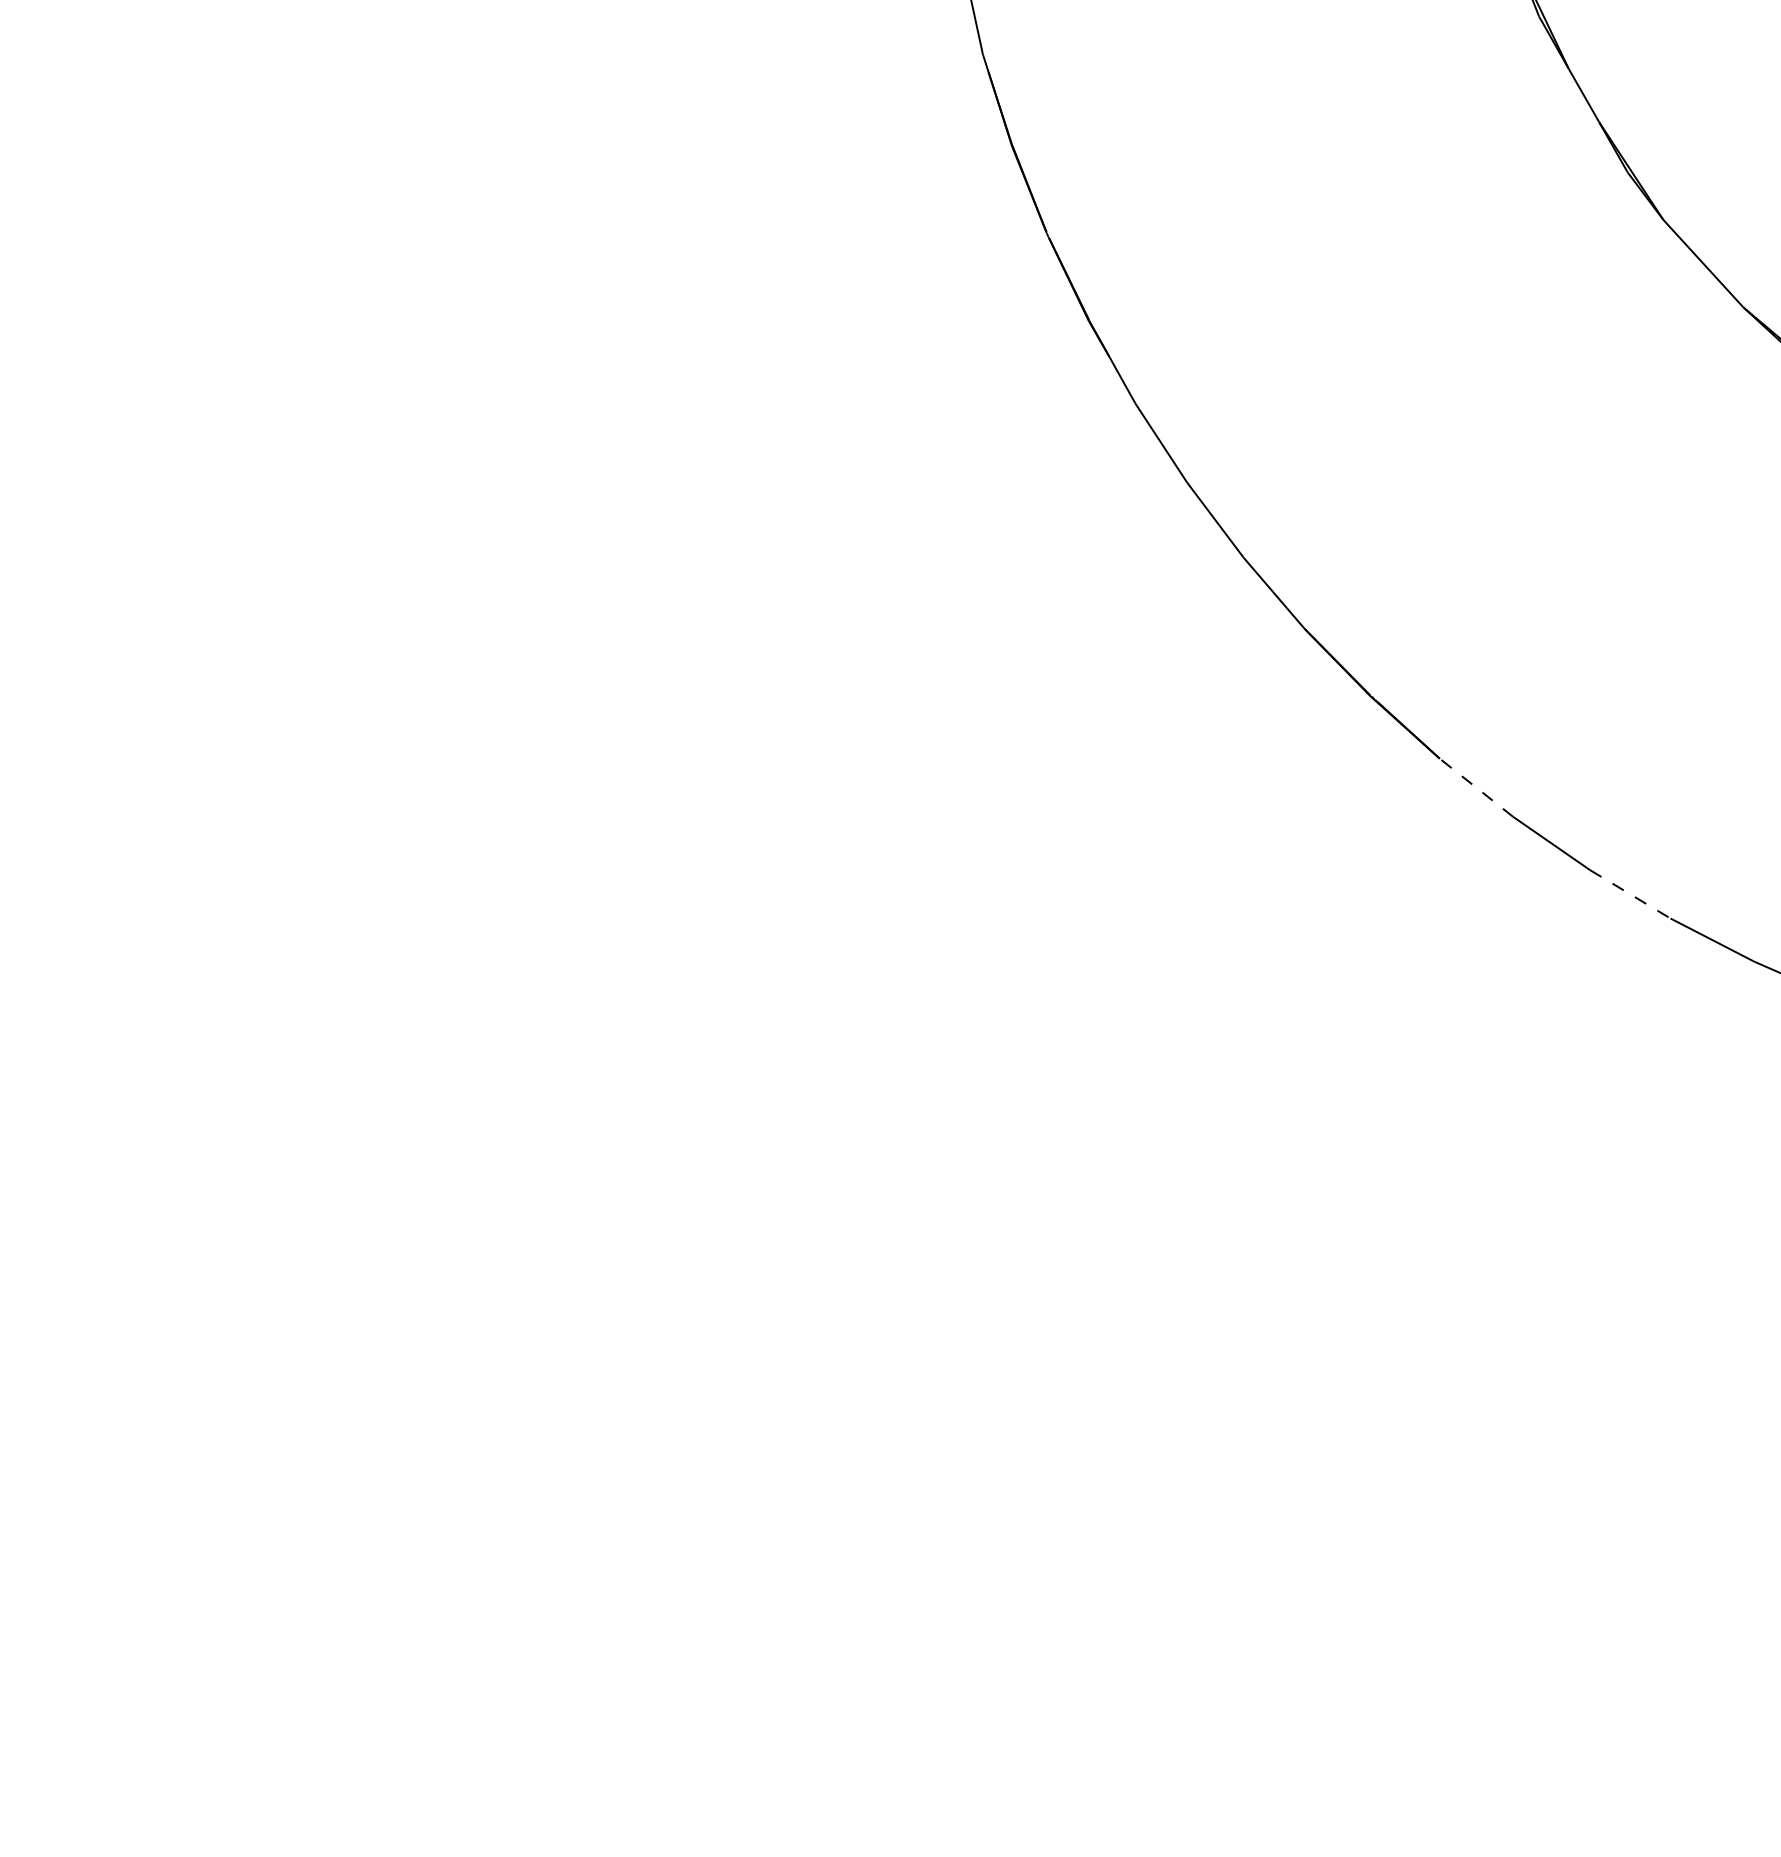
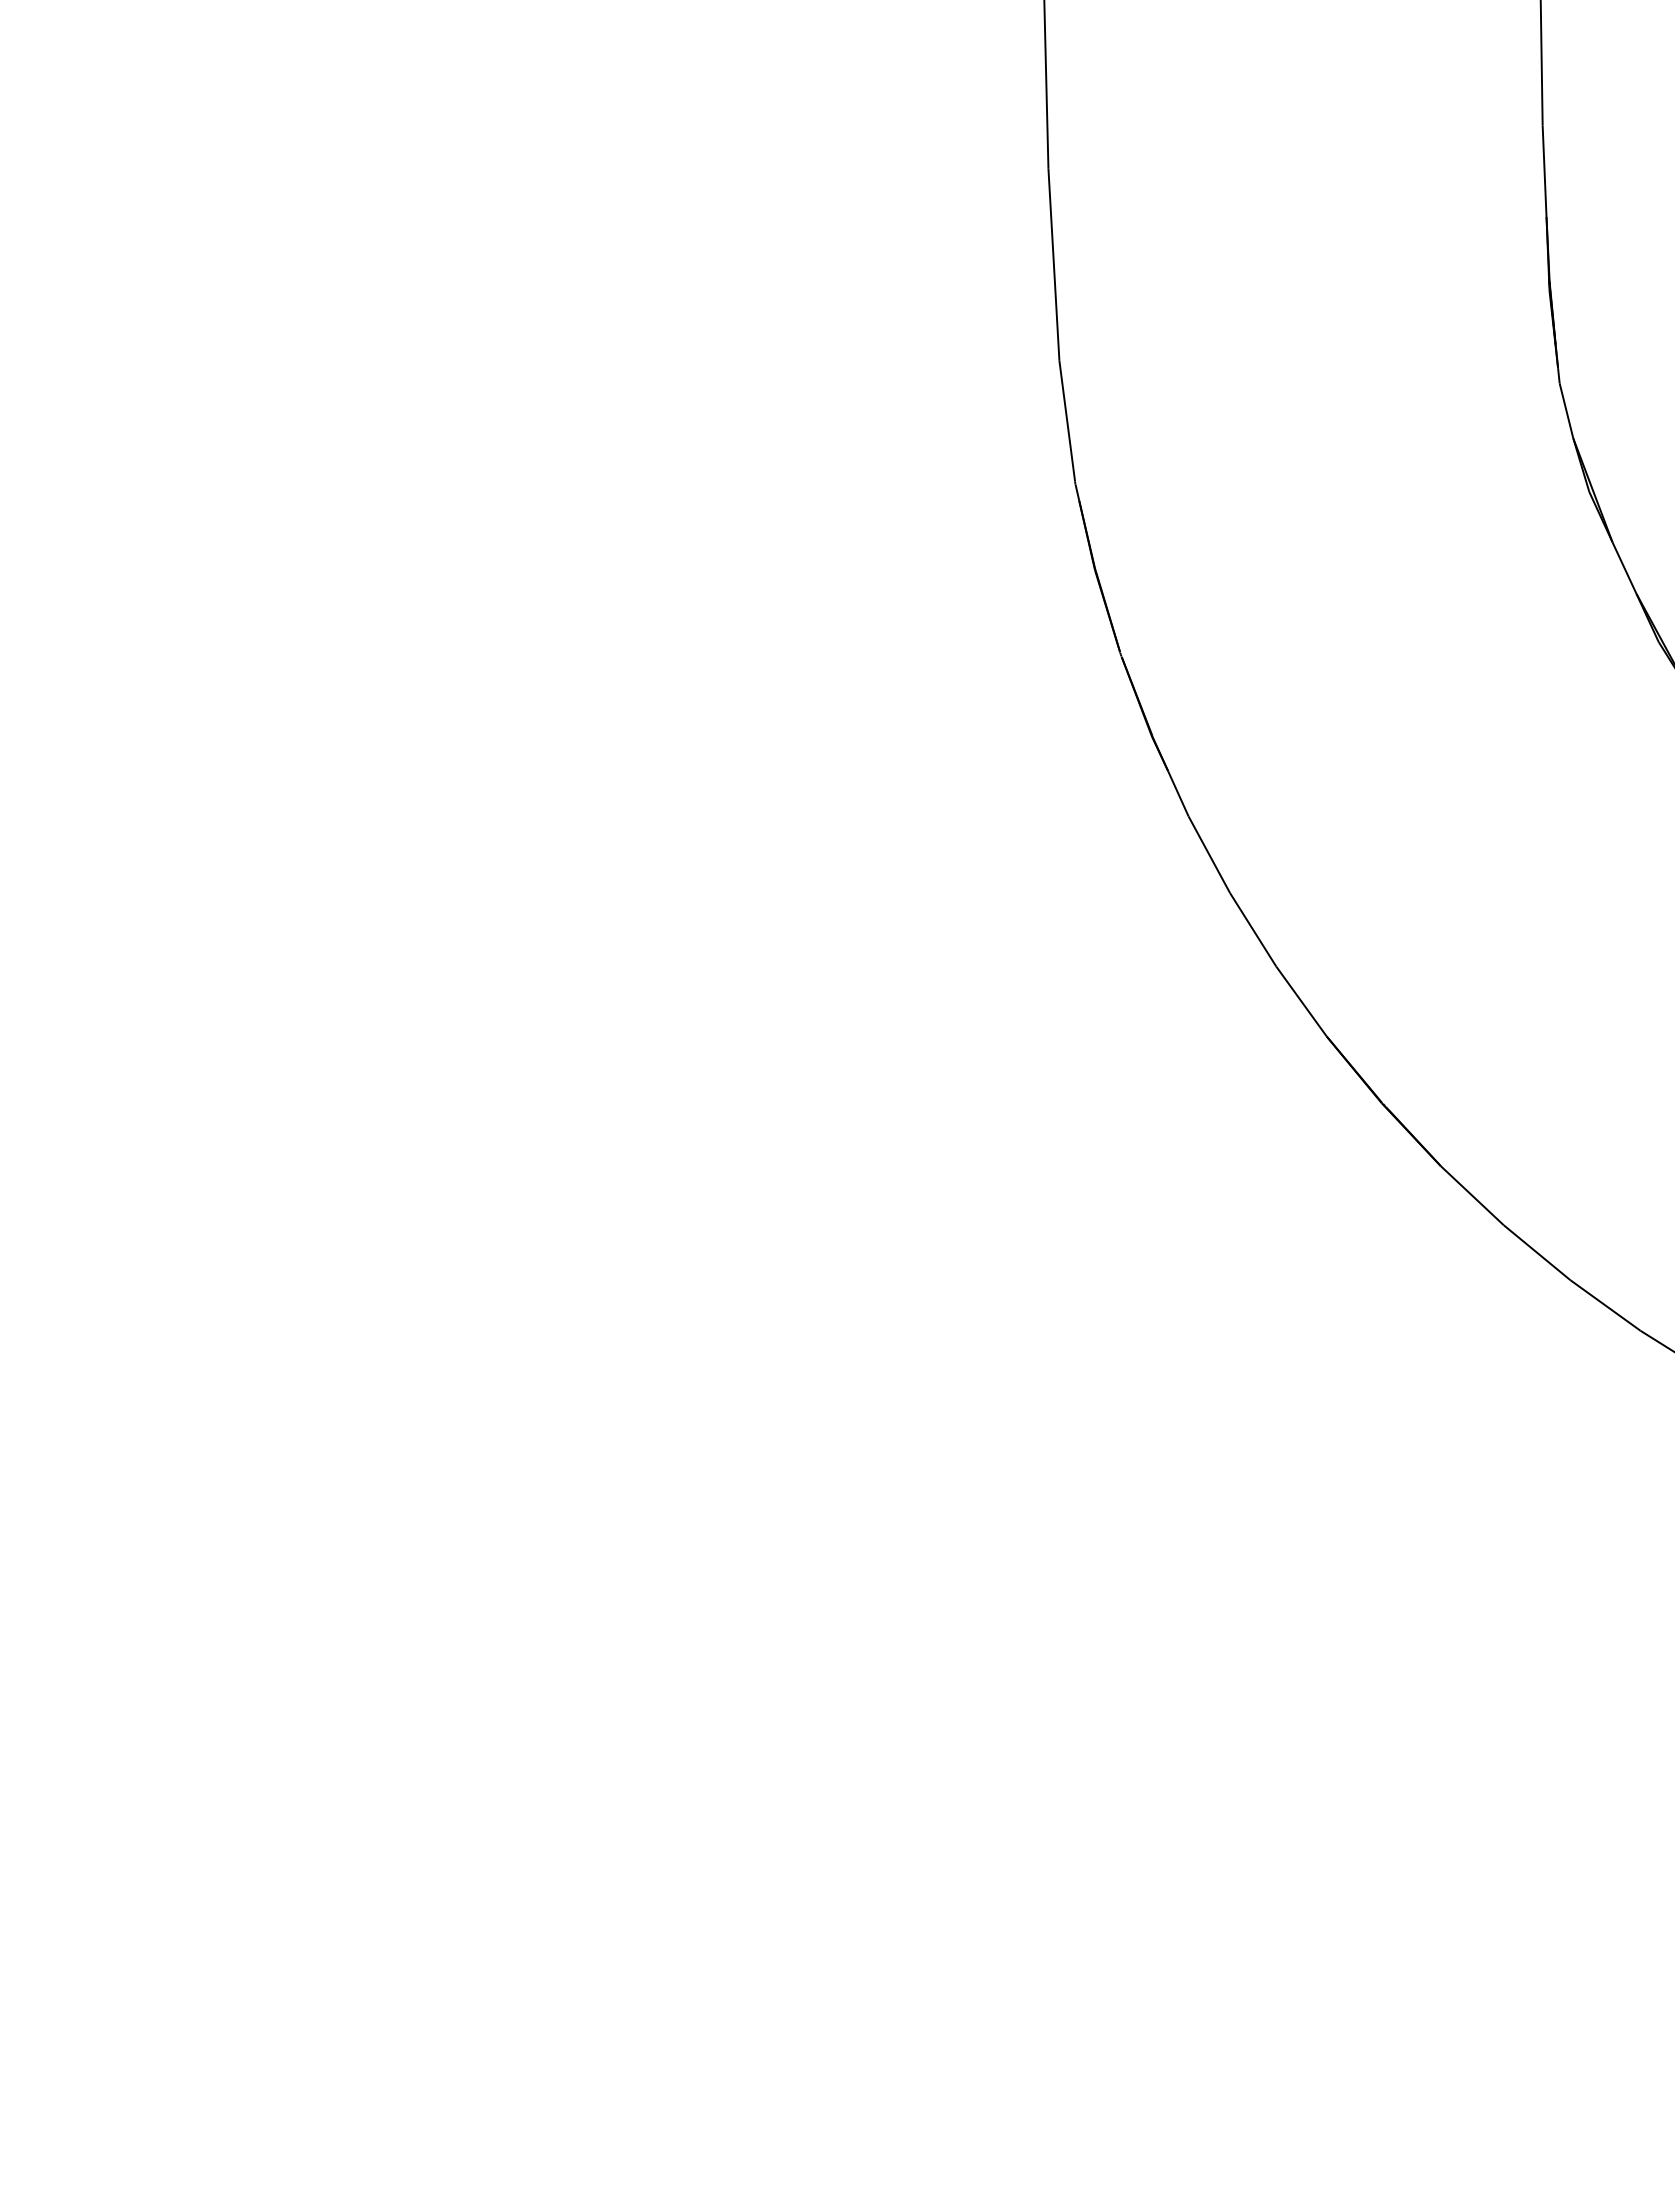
line: (1475, 787) -> (1471, 1195), dashed -> solid
line: (1630, 894) -> (1605, 1305), dashed -> solid

